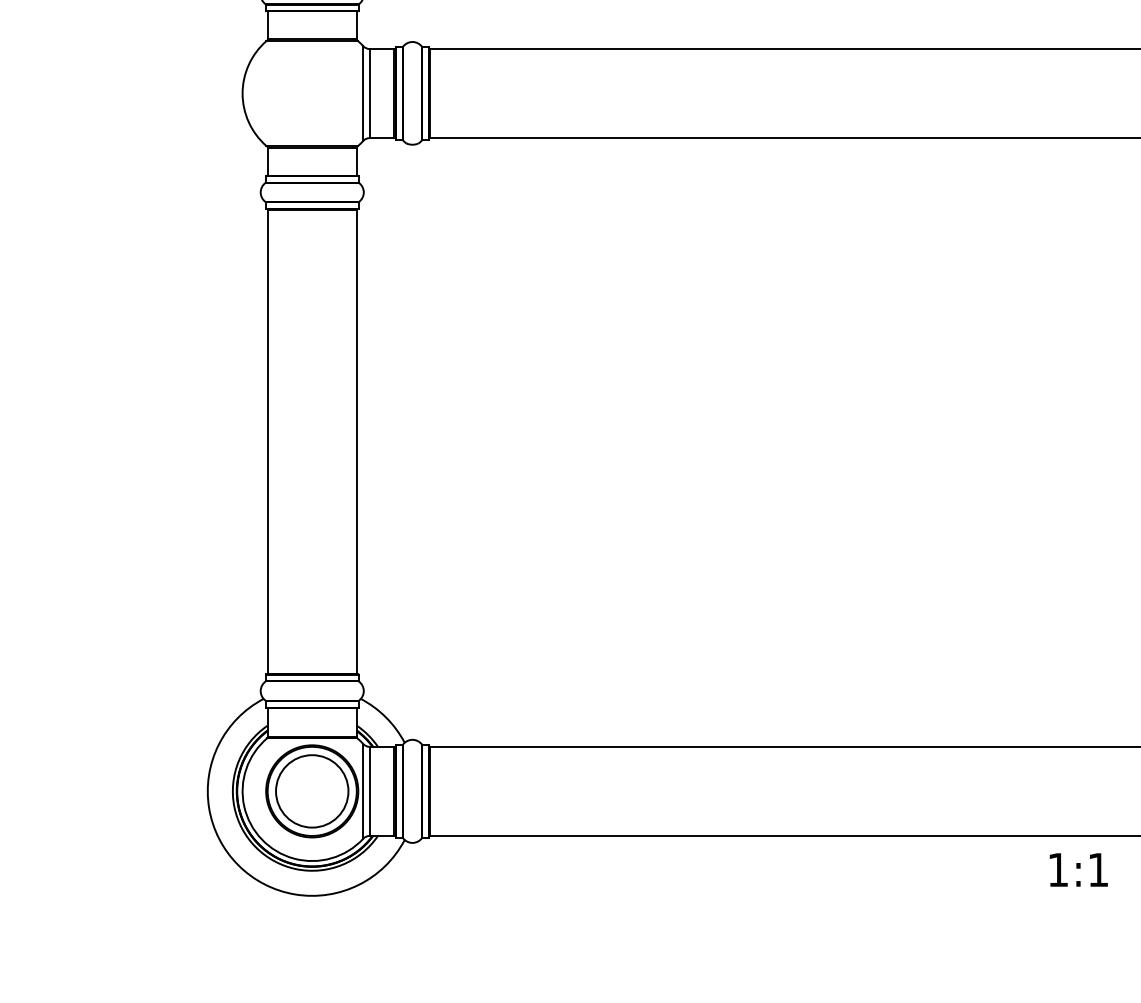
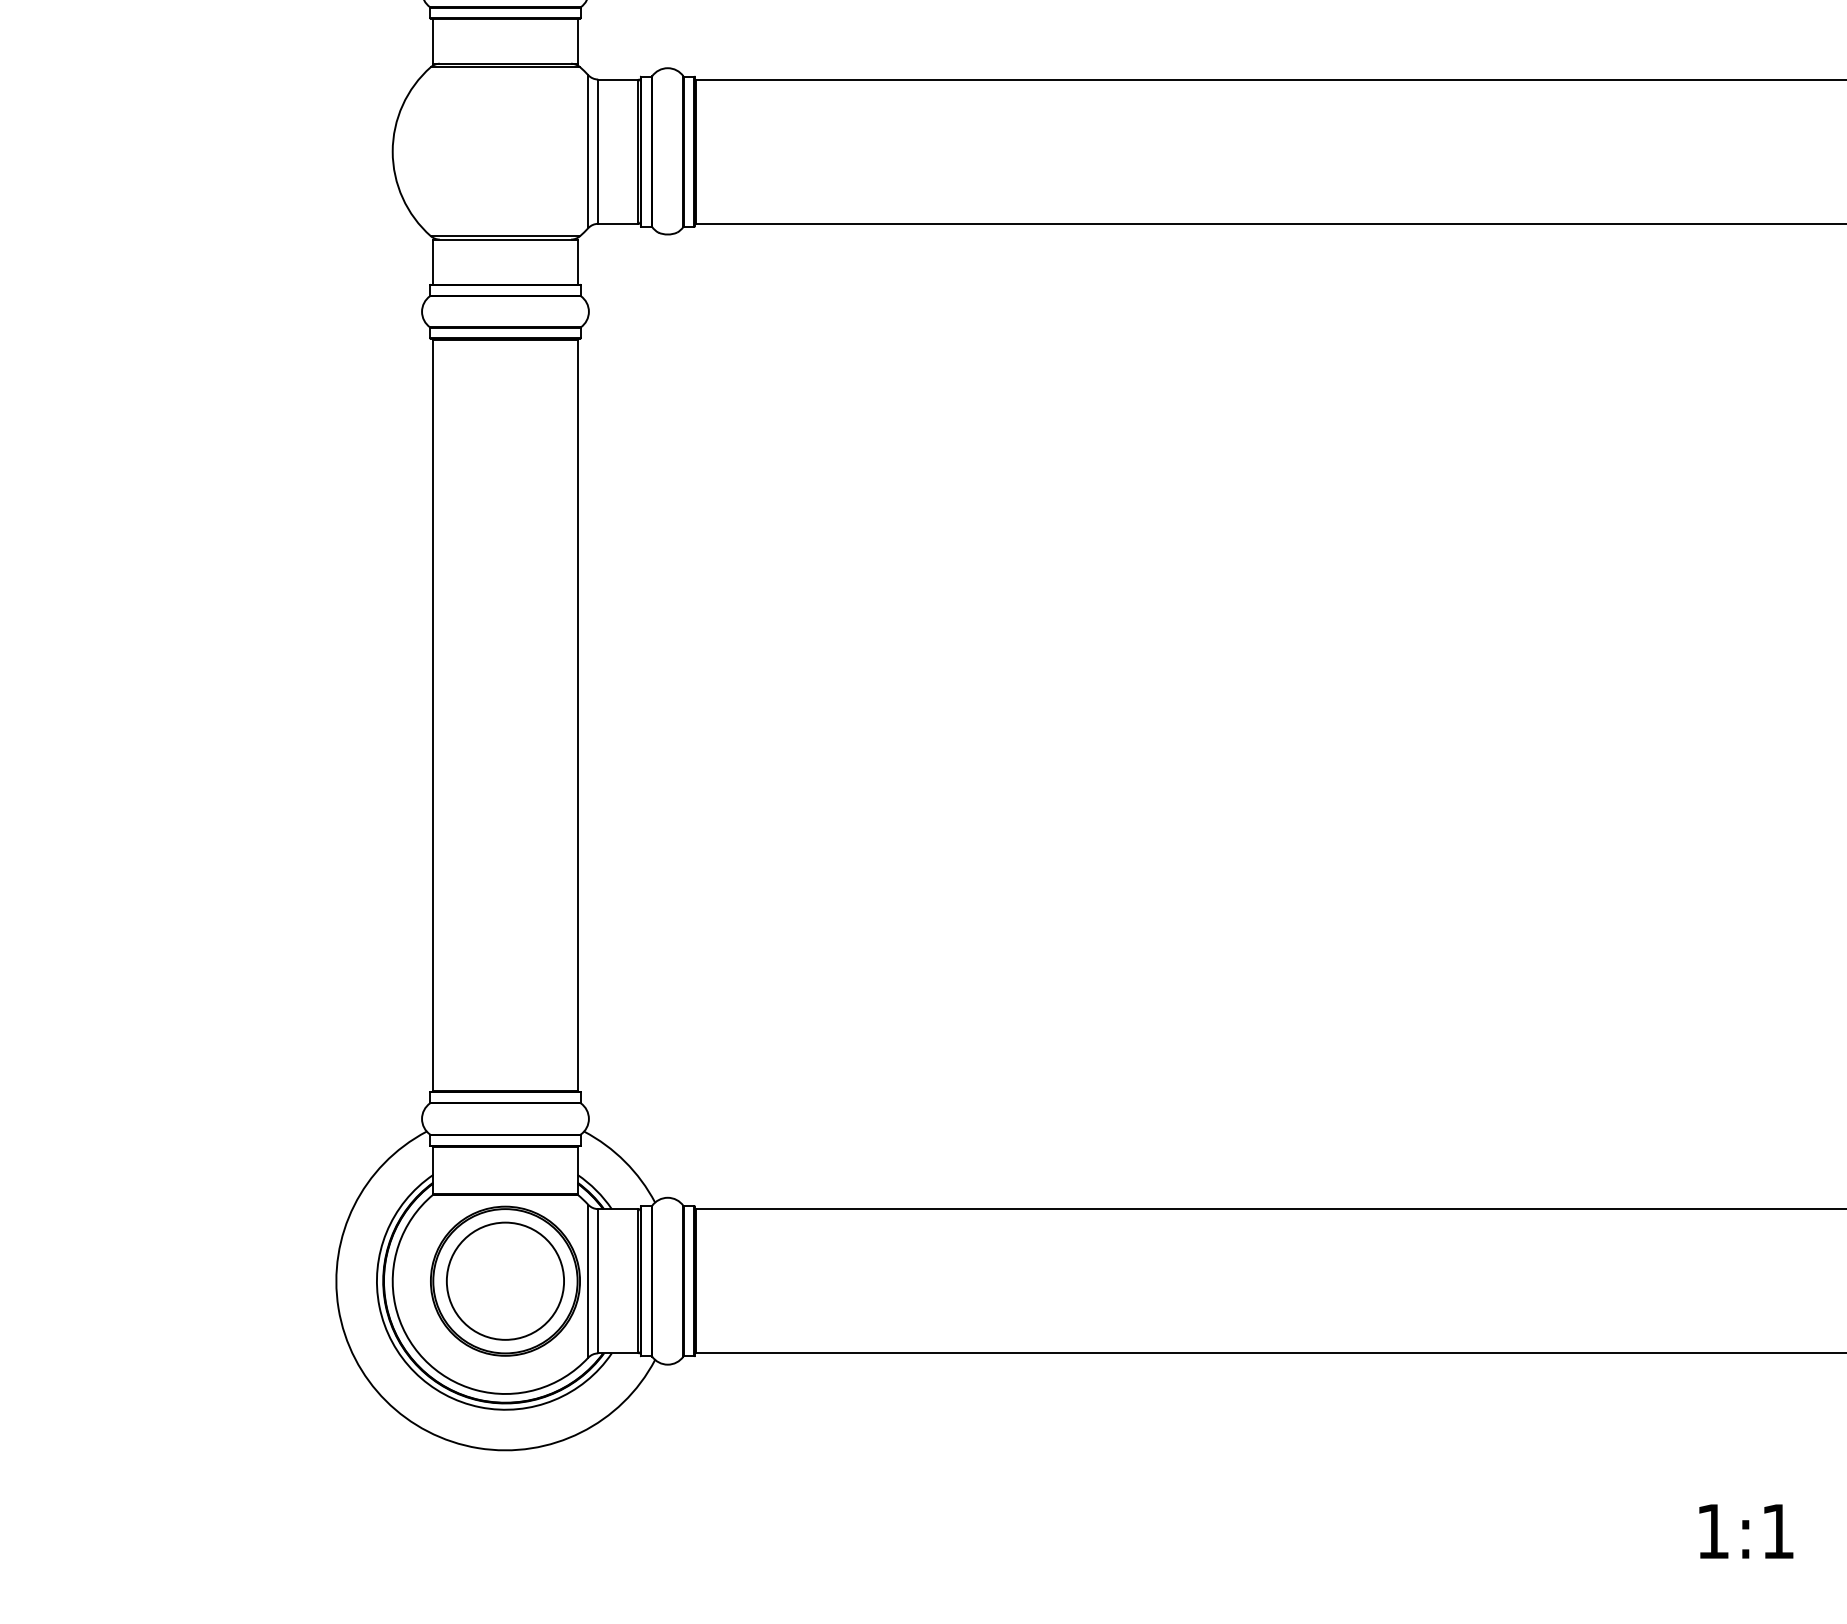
text: (1078, 869) -> (1745, 1530), moved

